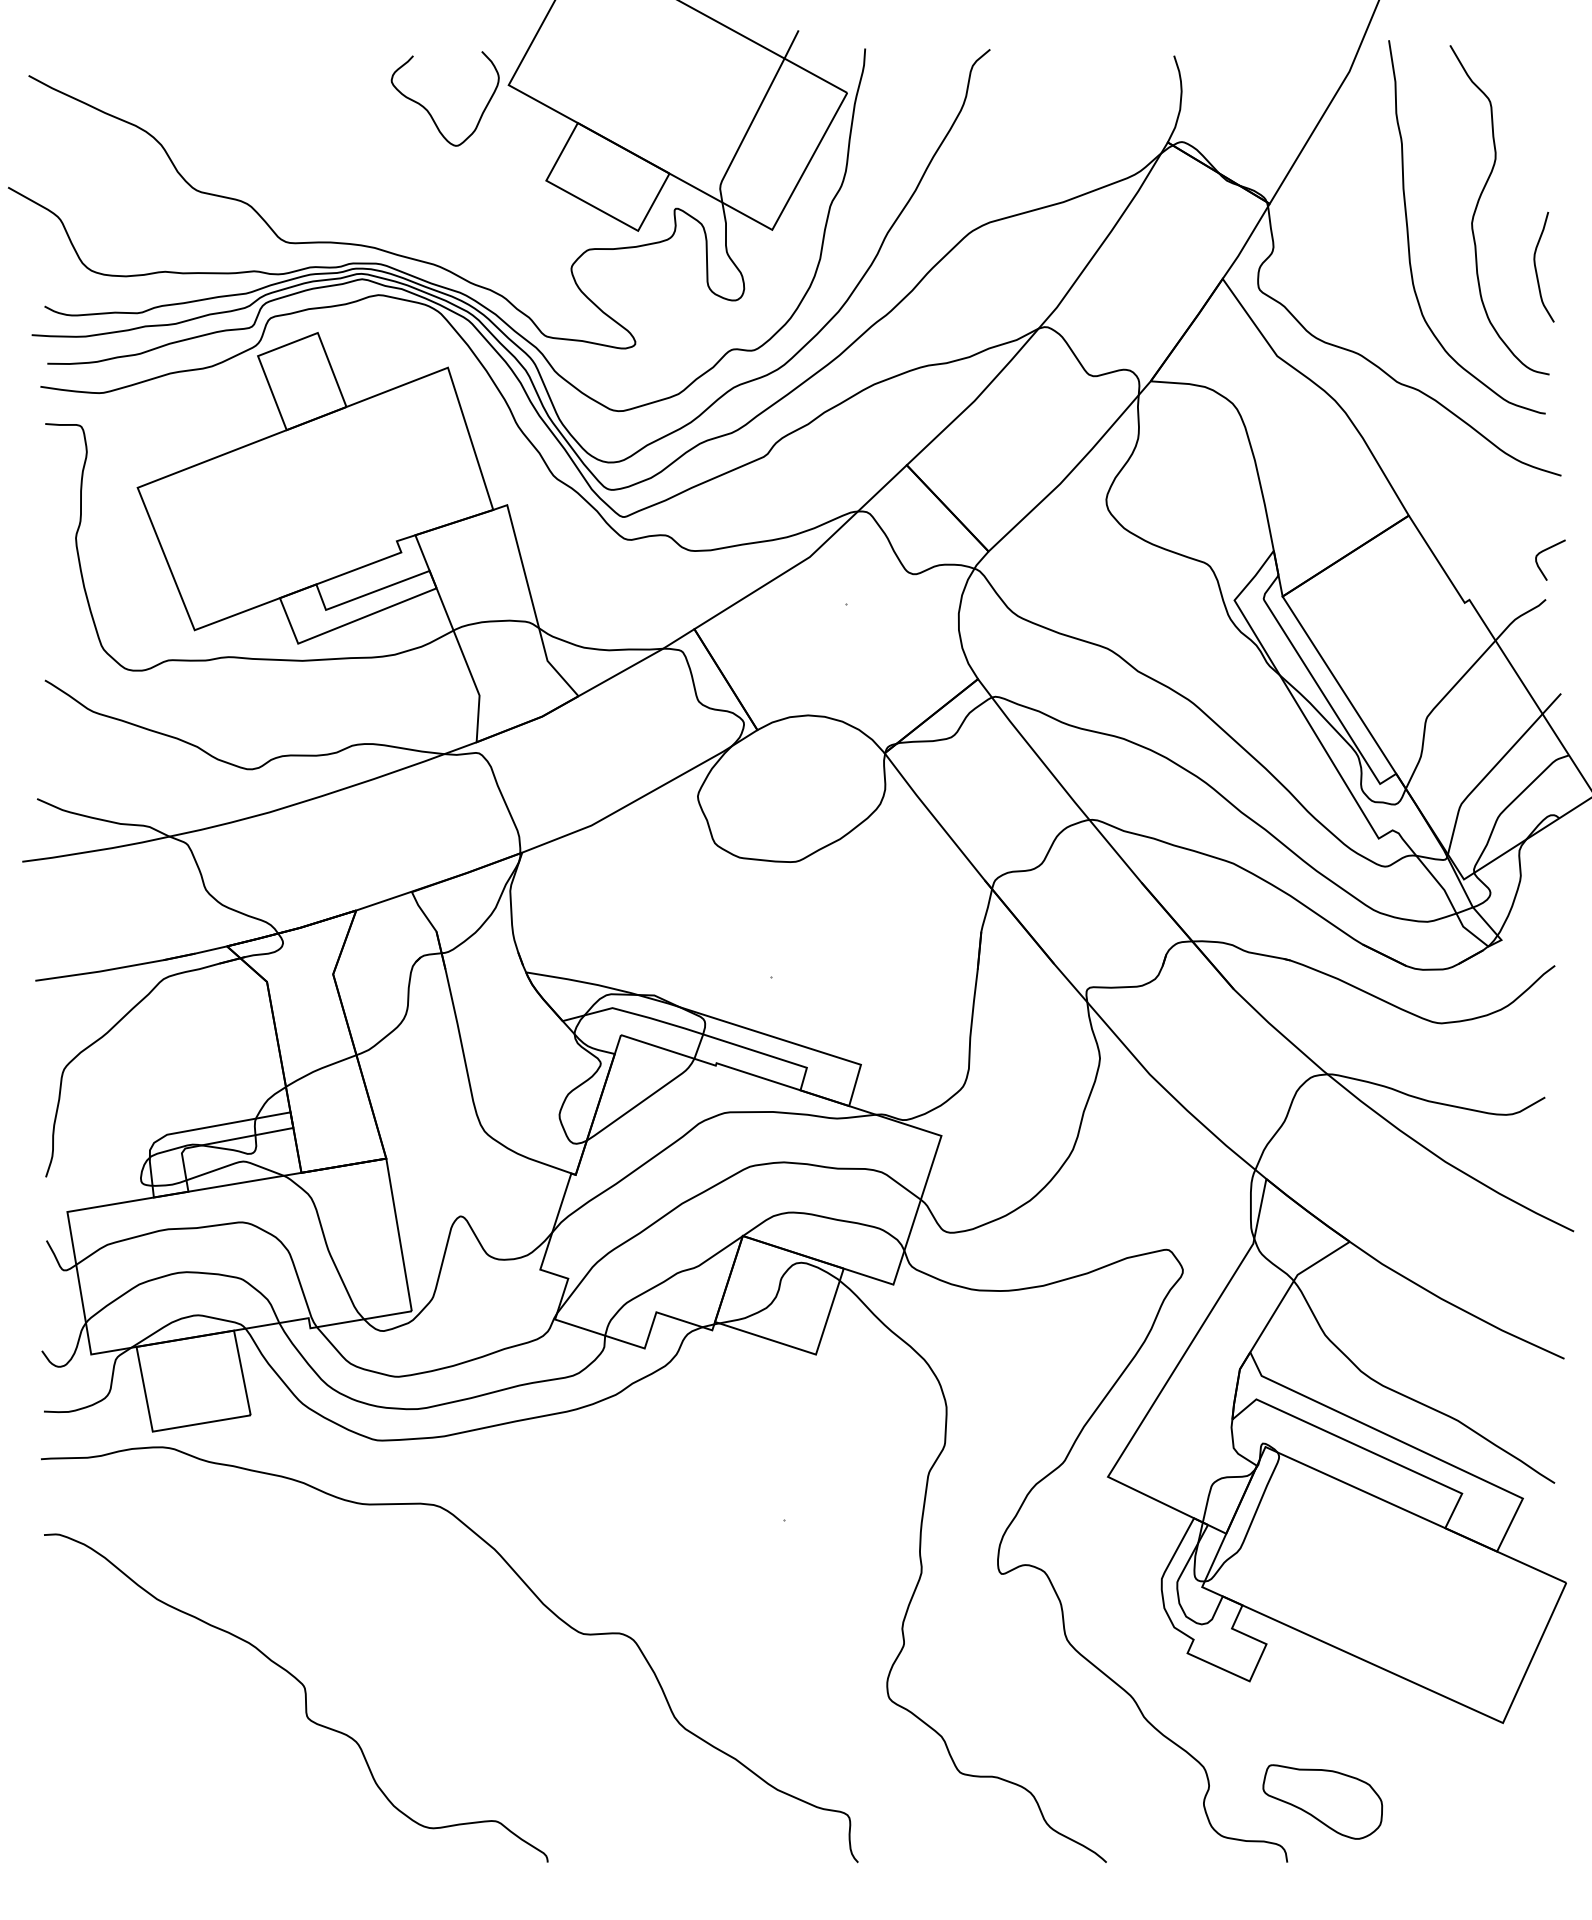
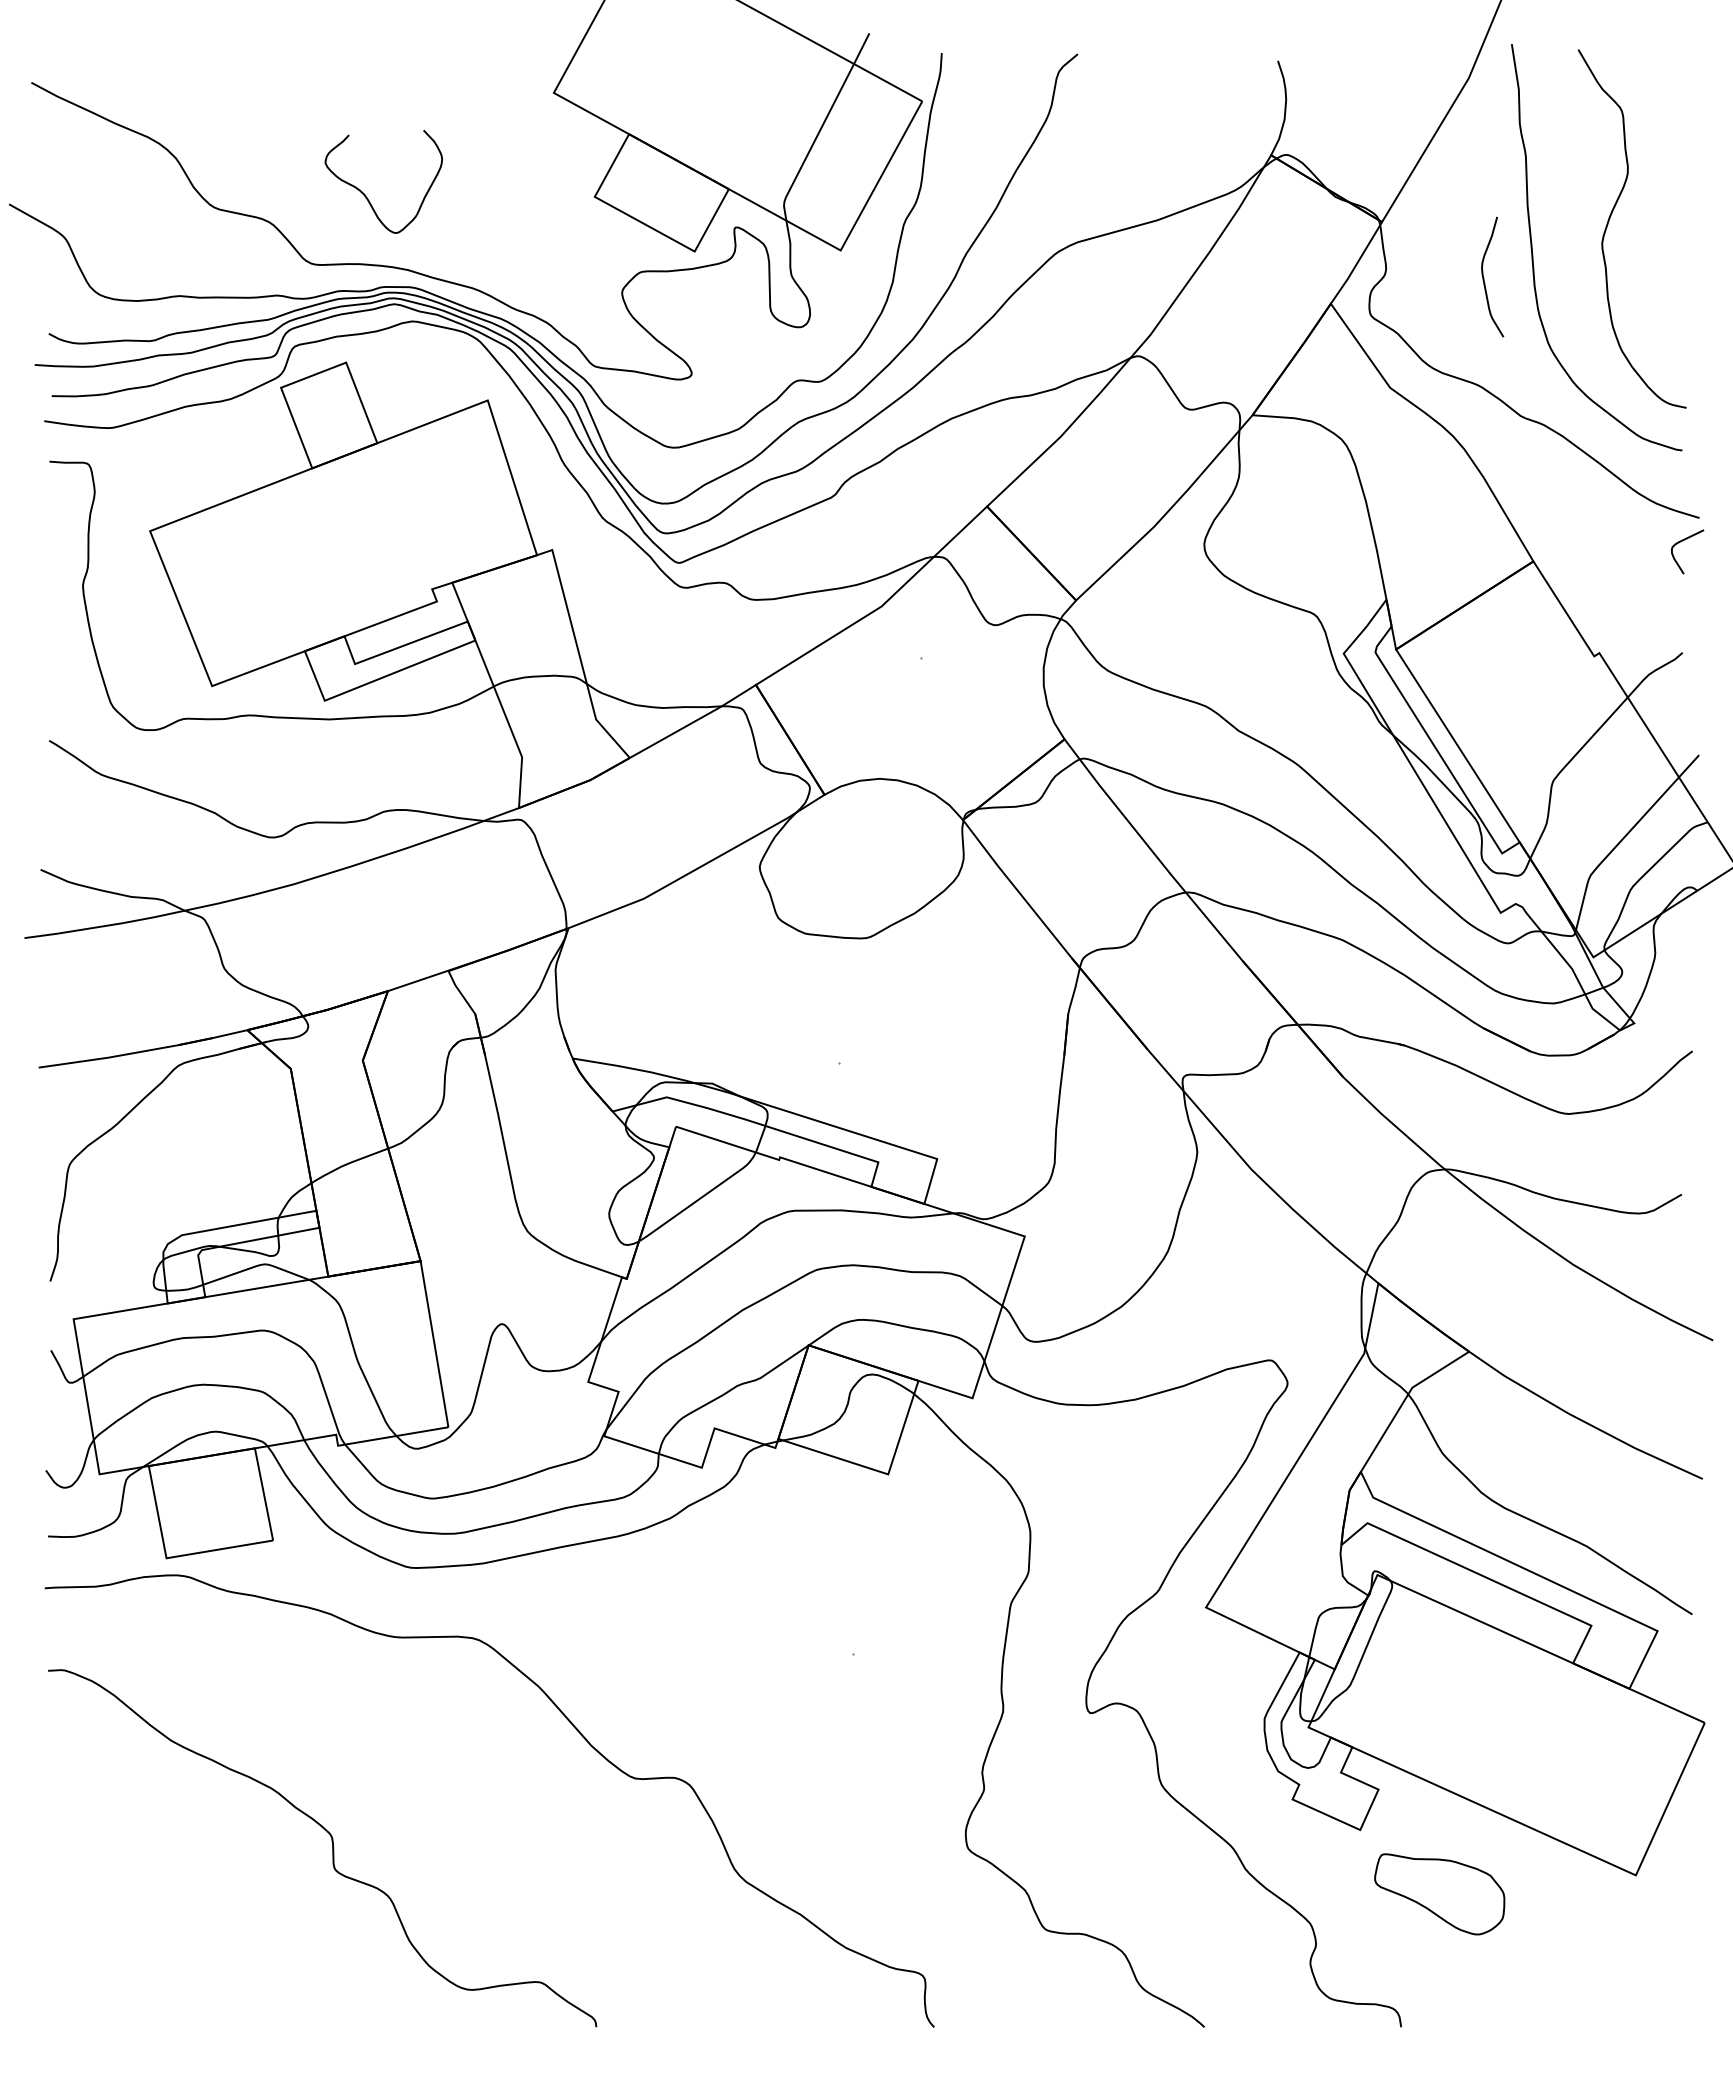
curve: (428, 110) -> (365, 194), moved
curve: (1536, 267) -> (1484, 277), moved
curve: (1548, 549) -> (1685, 540), moved
part: (1322, 1802) -> (1439, 1894), moved

